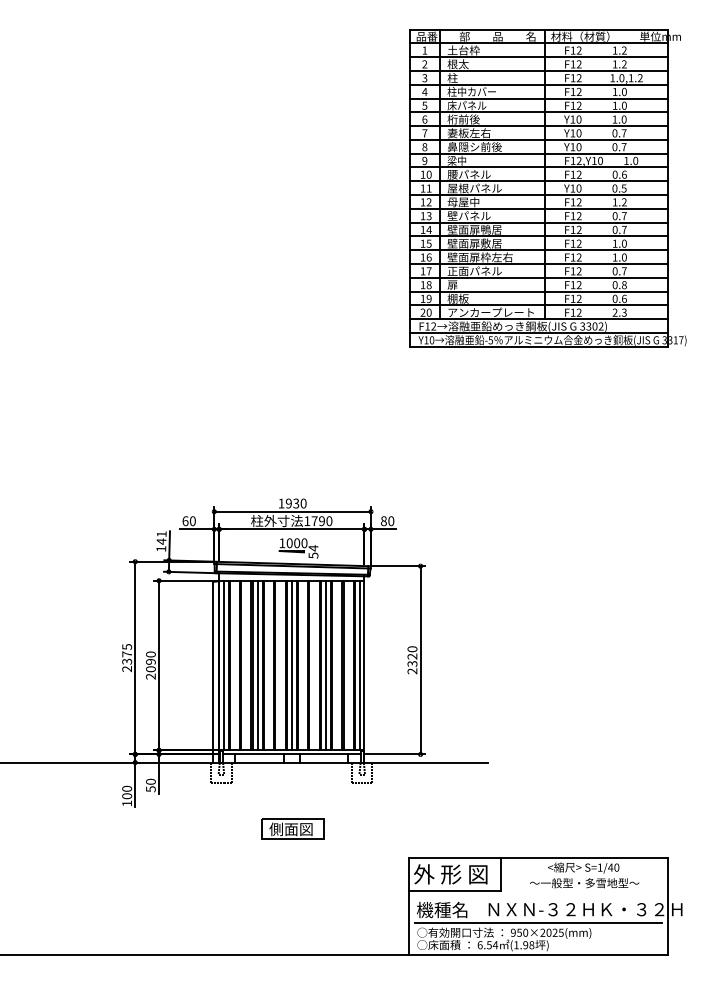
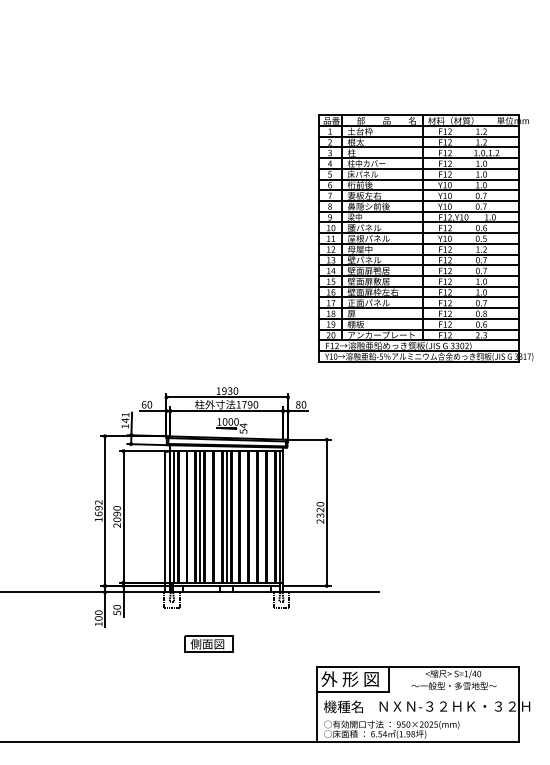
part: (547, 188) -> (425, 238), moved
text: (127, 658) -> (99, 511), 2375 -> 1692
line: (325, 665) -> (252, 516), removed
part: (292, 828) -> (208, 643), moved
line: (538, 922) -> (418, 716), removed

